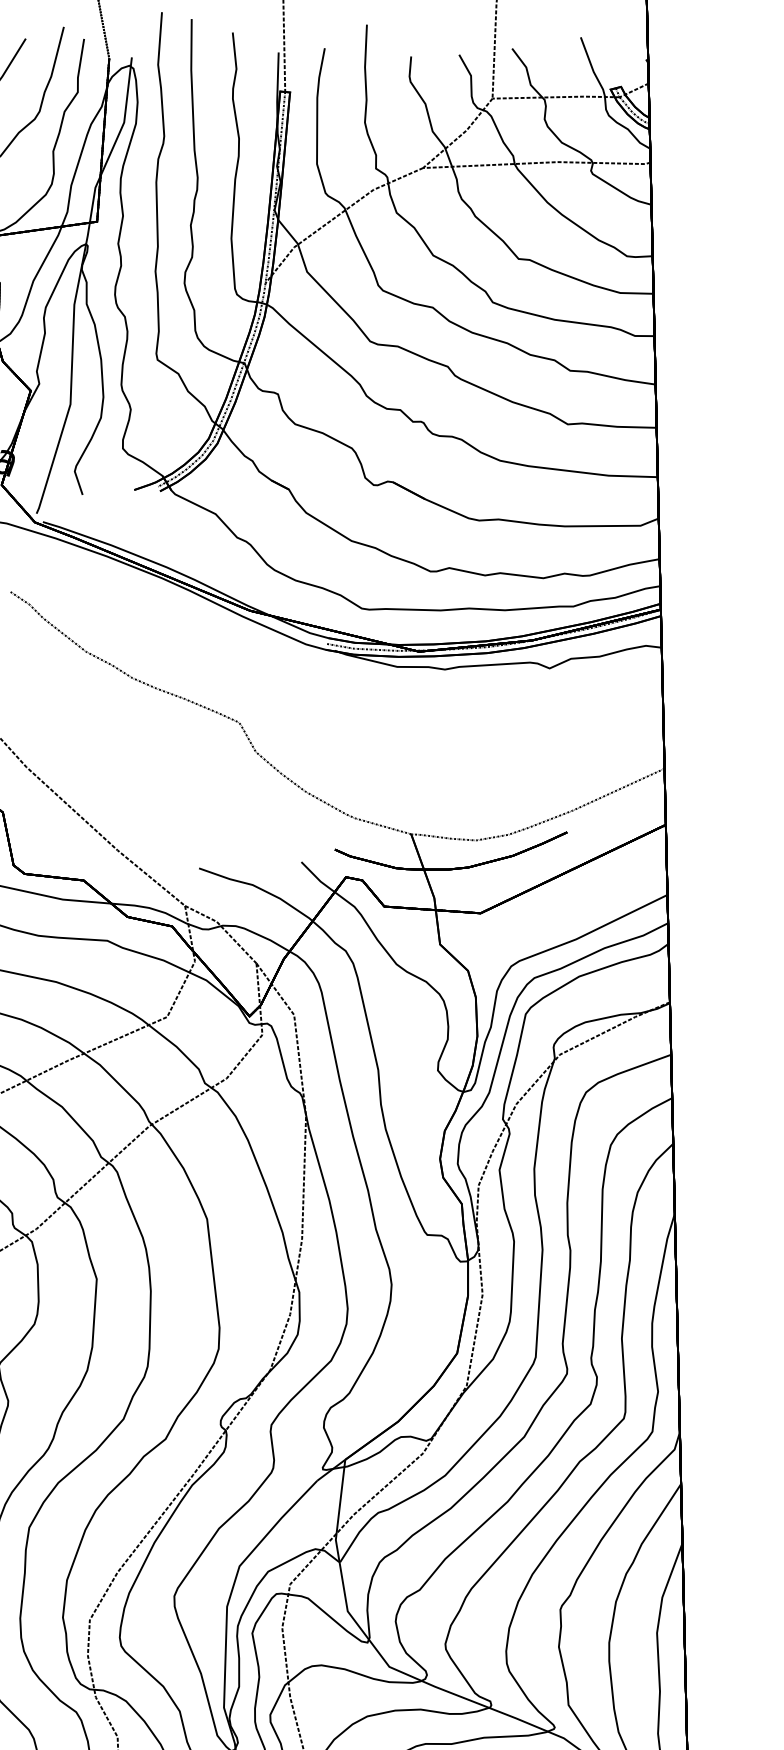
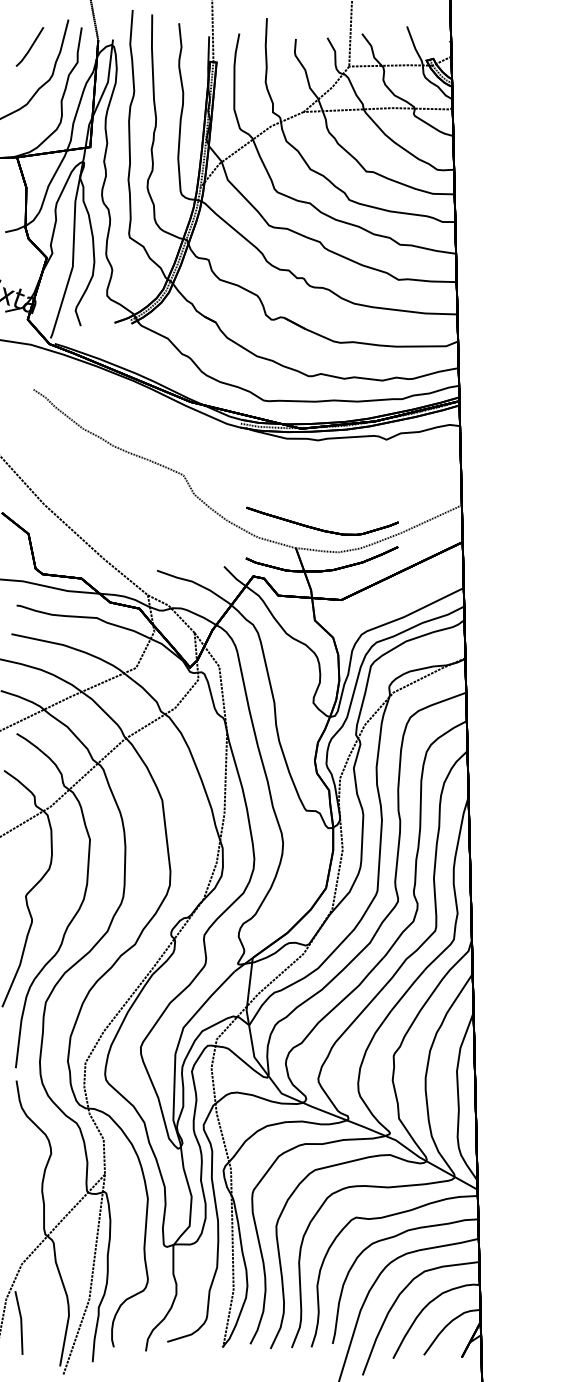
part: (447, 804) -> (319, 528), added

